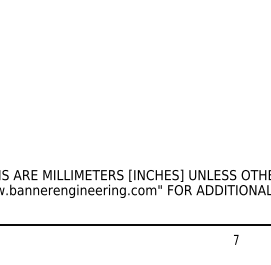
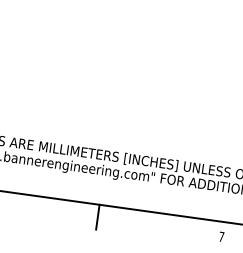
line: (110, 236) -> (97, 216), added

